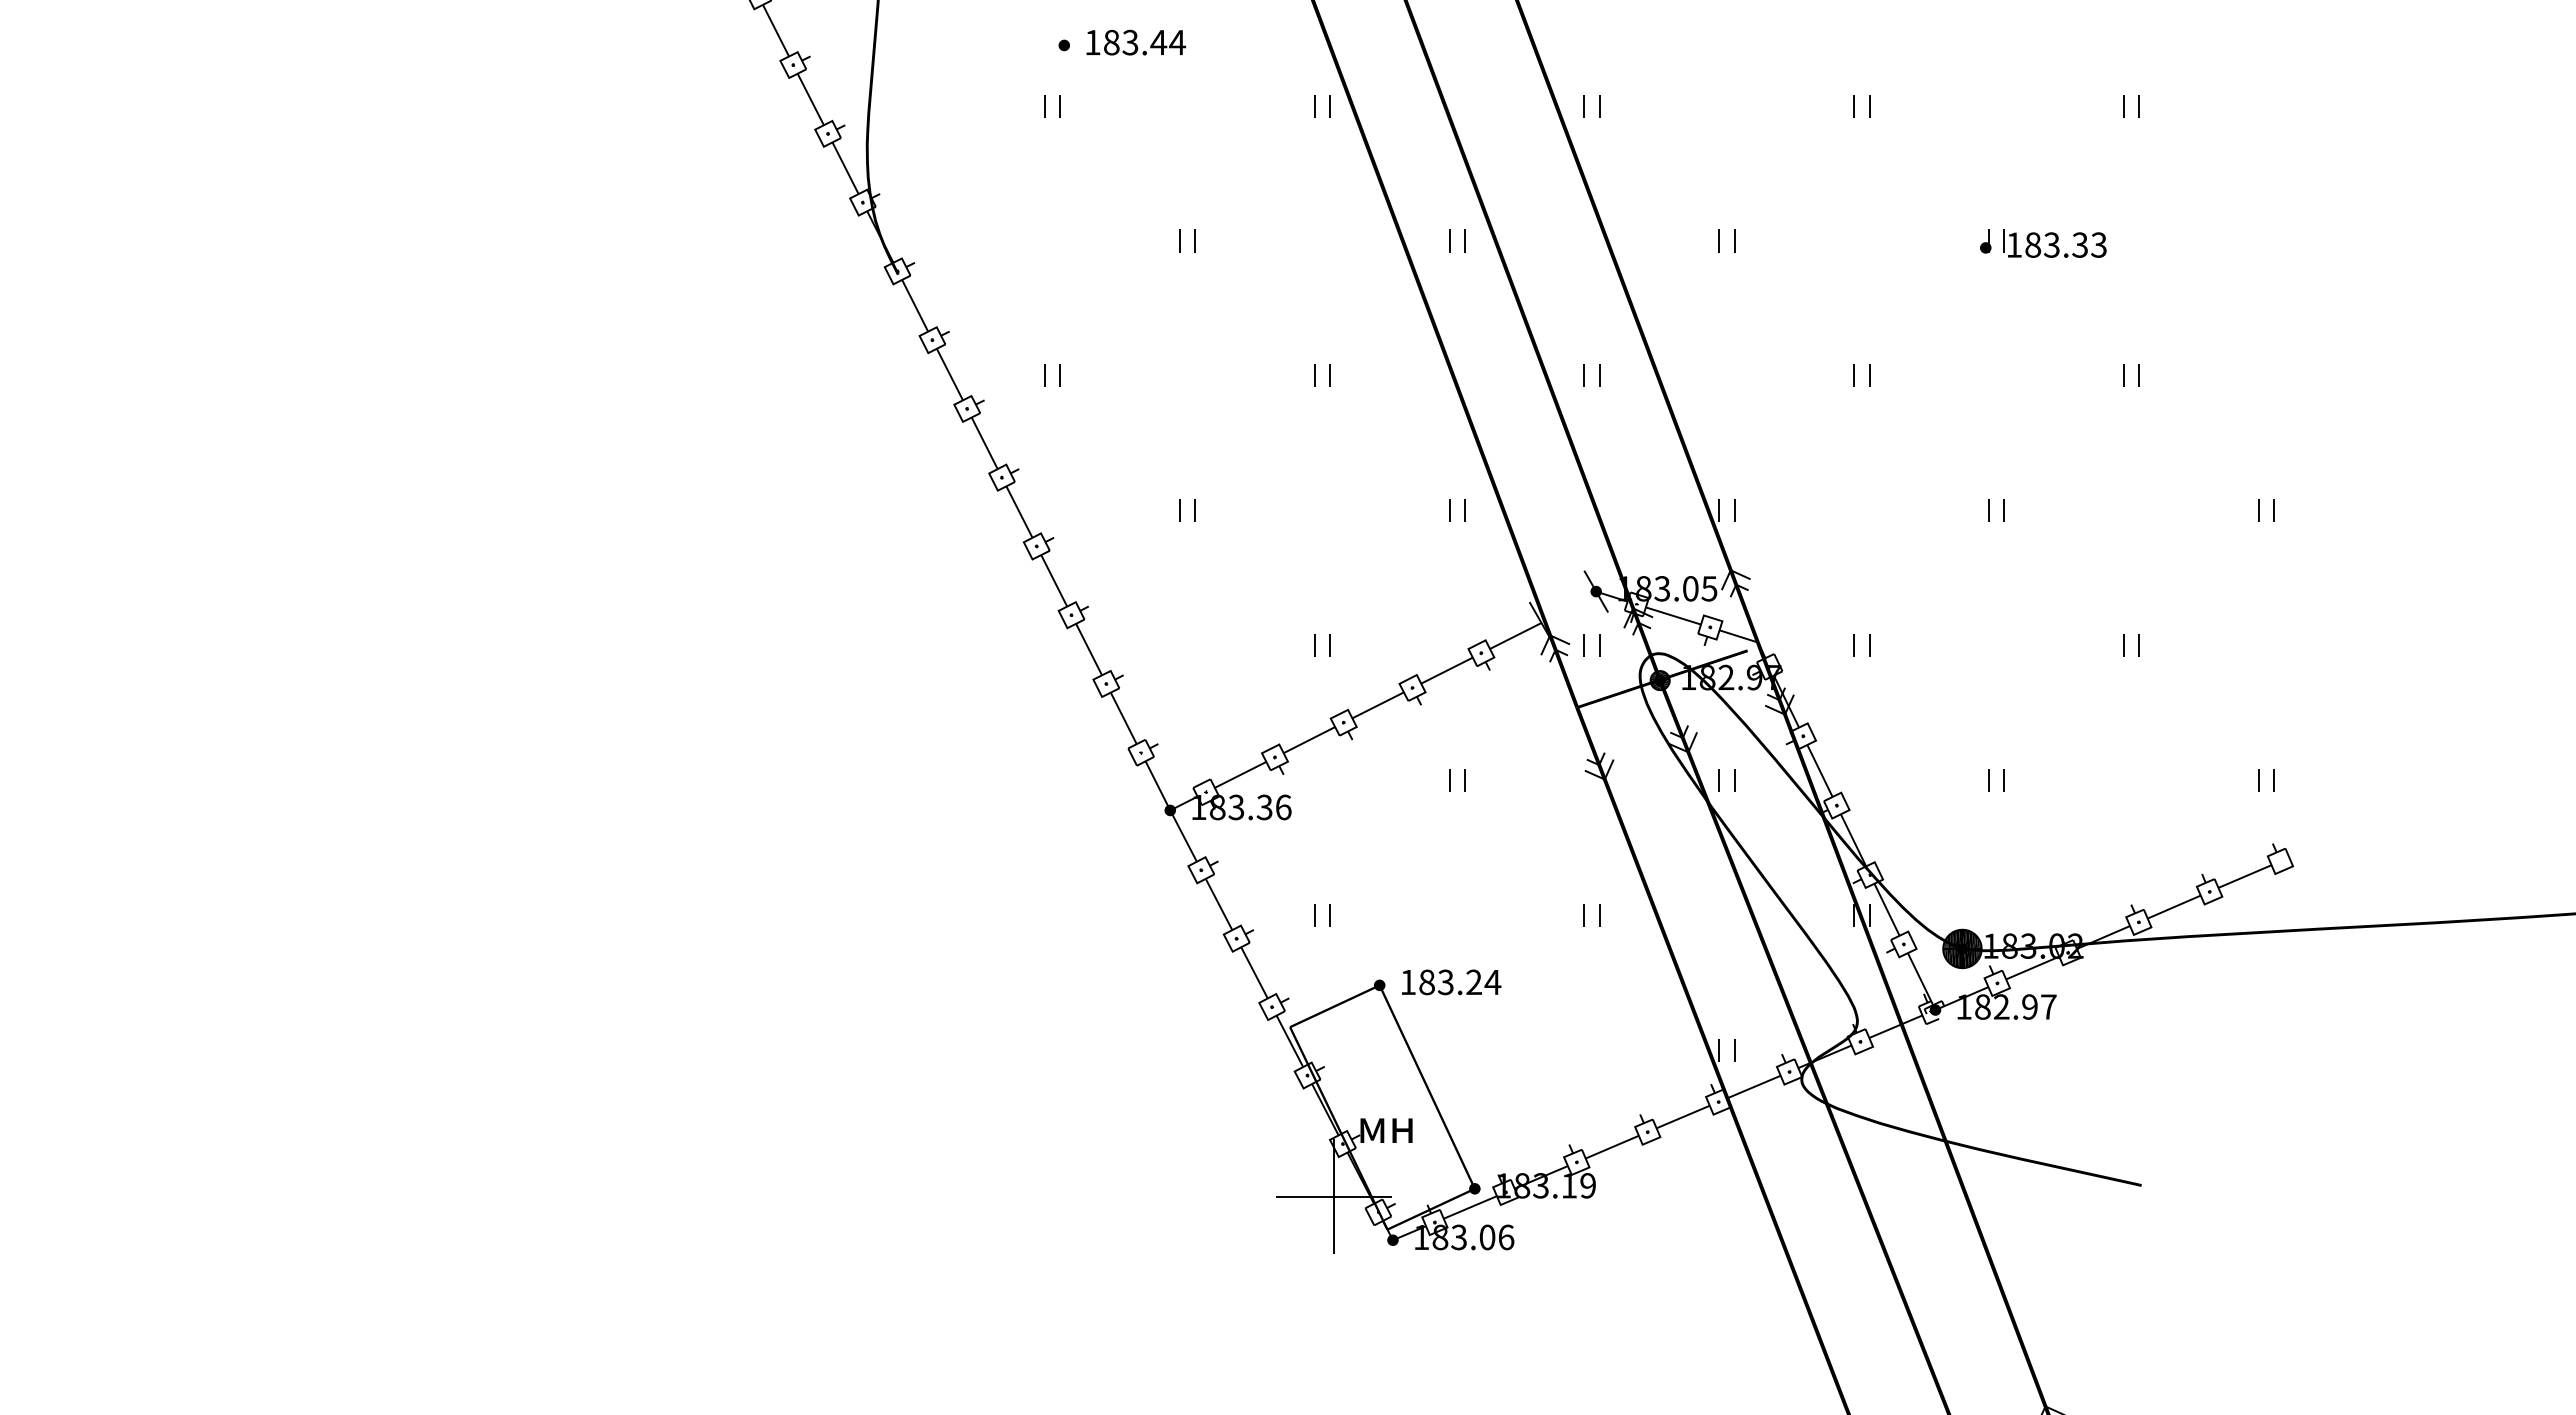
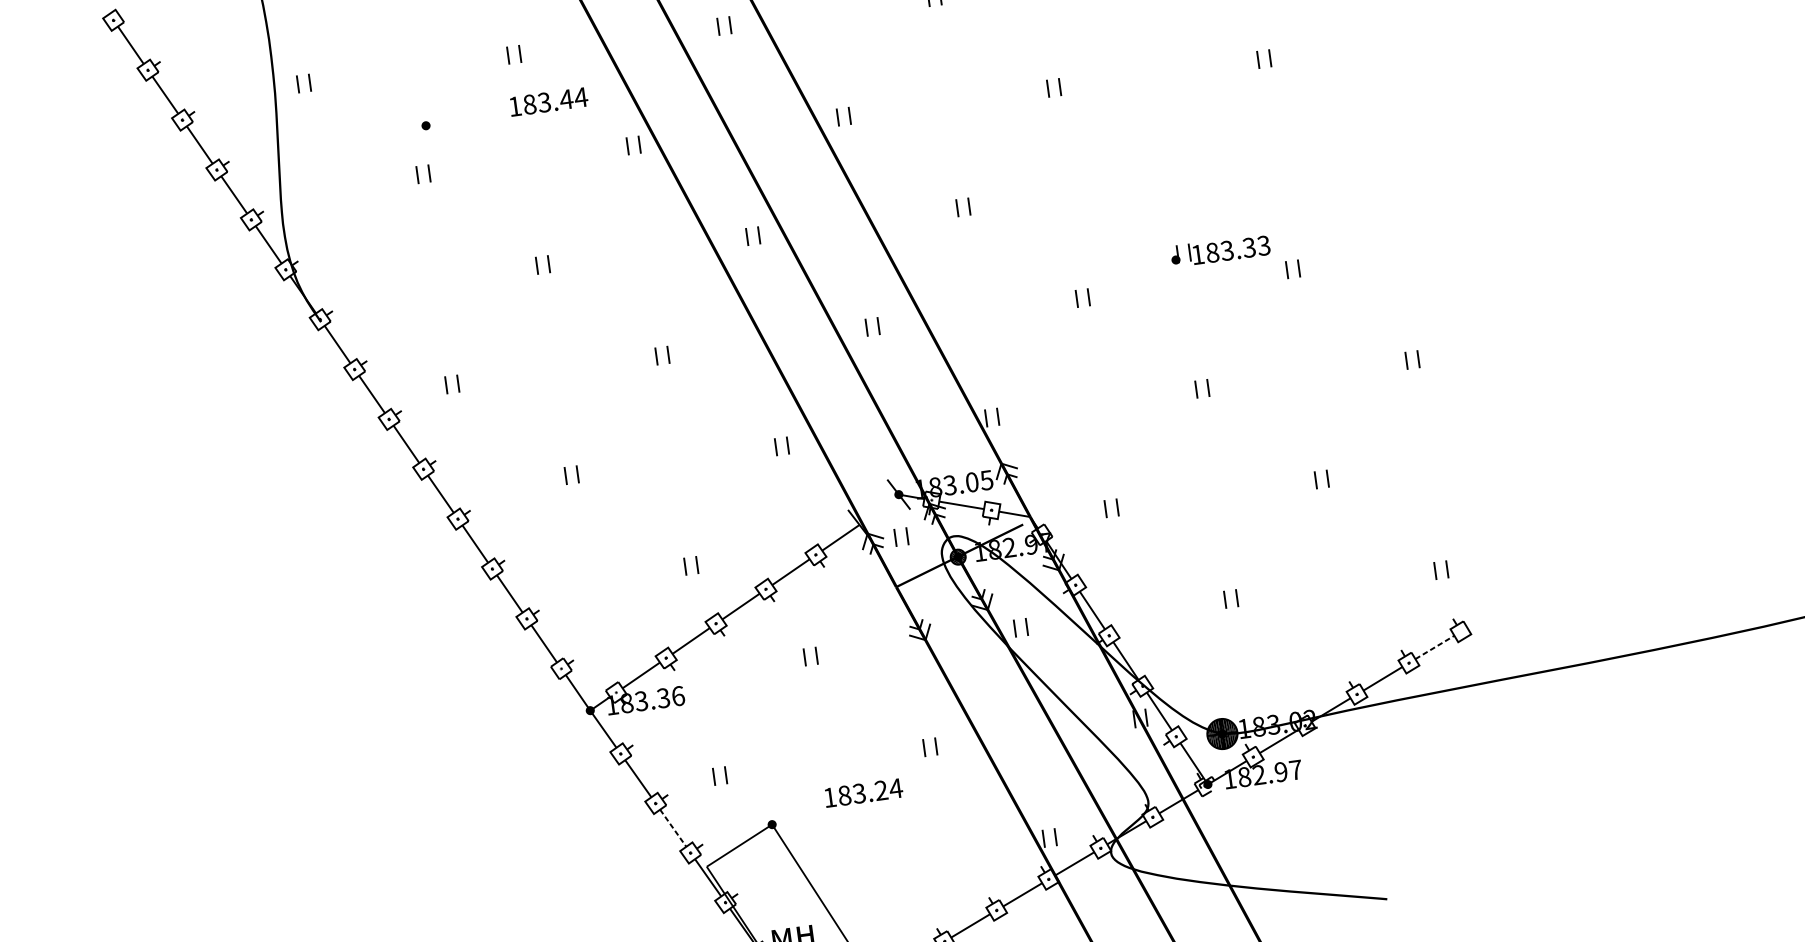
text: (1136, 42) -> (549, 101), moved
part: (2043, 243) -> (1220, 250), moved
line: (2245, 876) -> (1435, 647), solid -> dashed
line: (1254, 972) -> (673, 827), solid -> dashed
text: (1451, 982) -> (863, 793), moved

